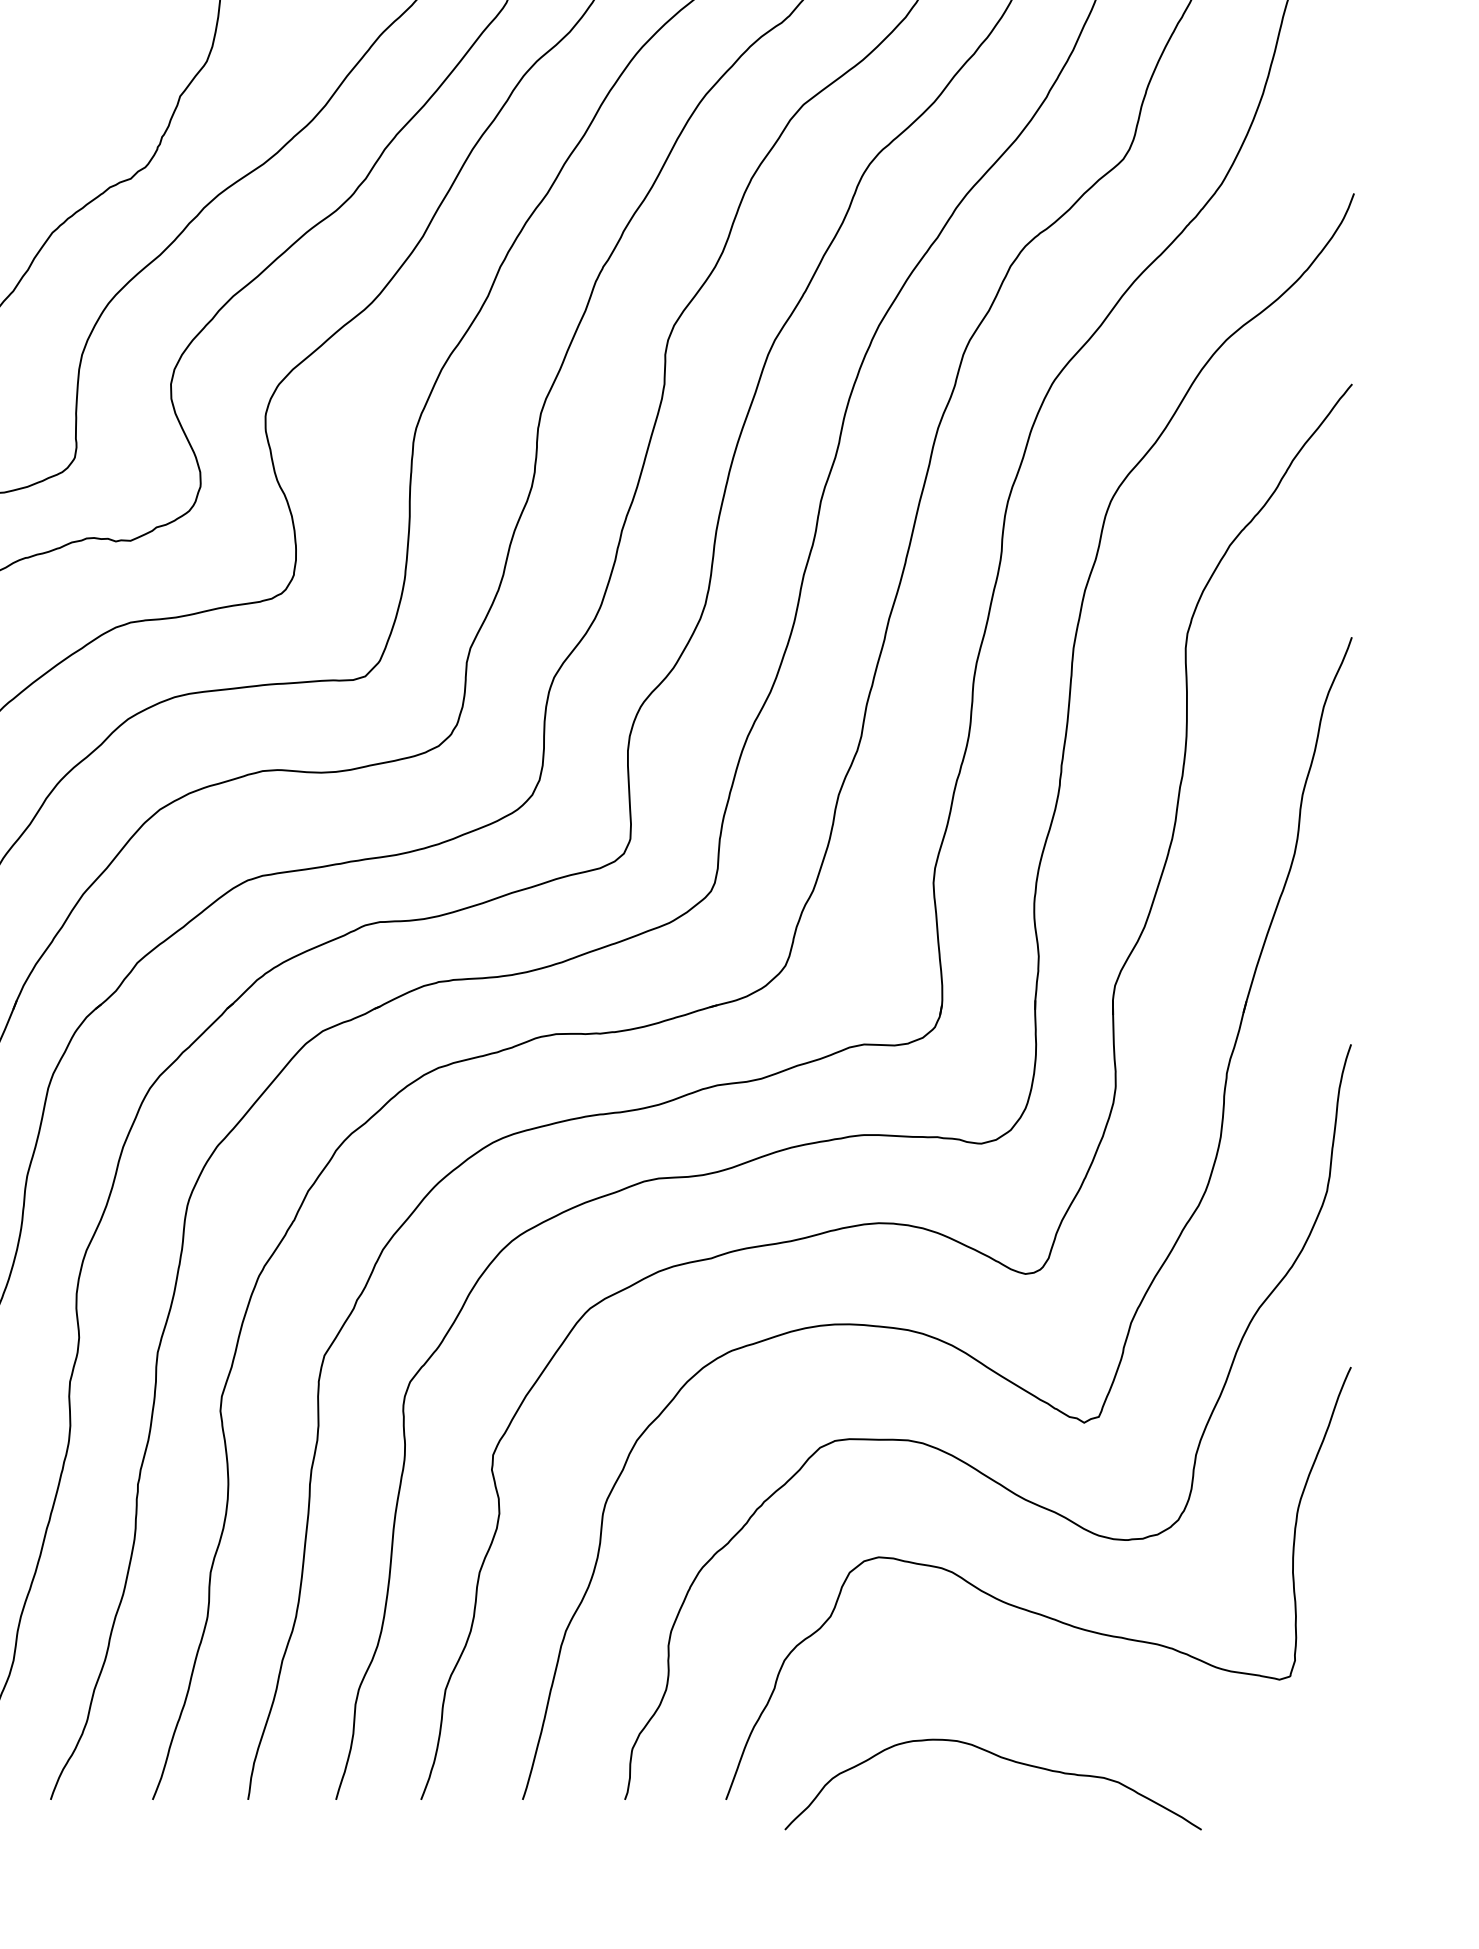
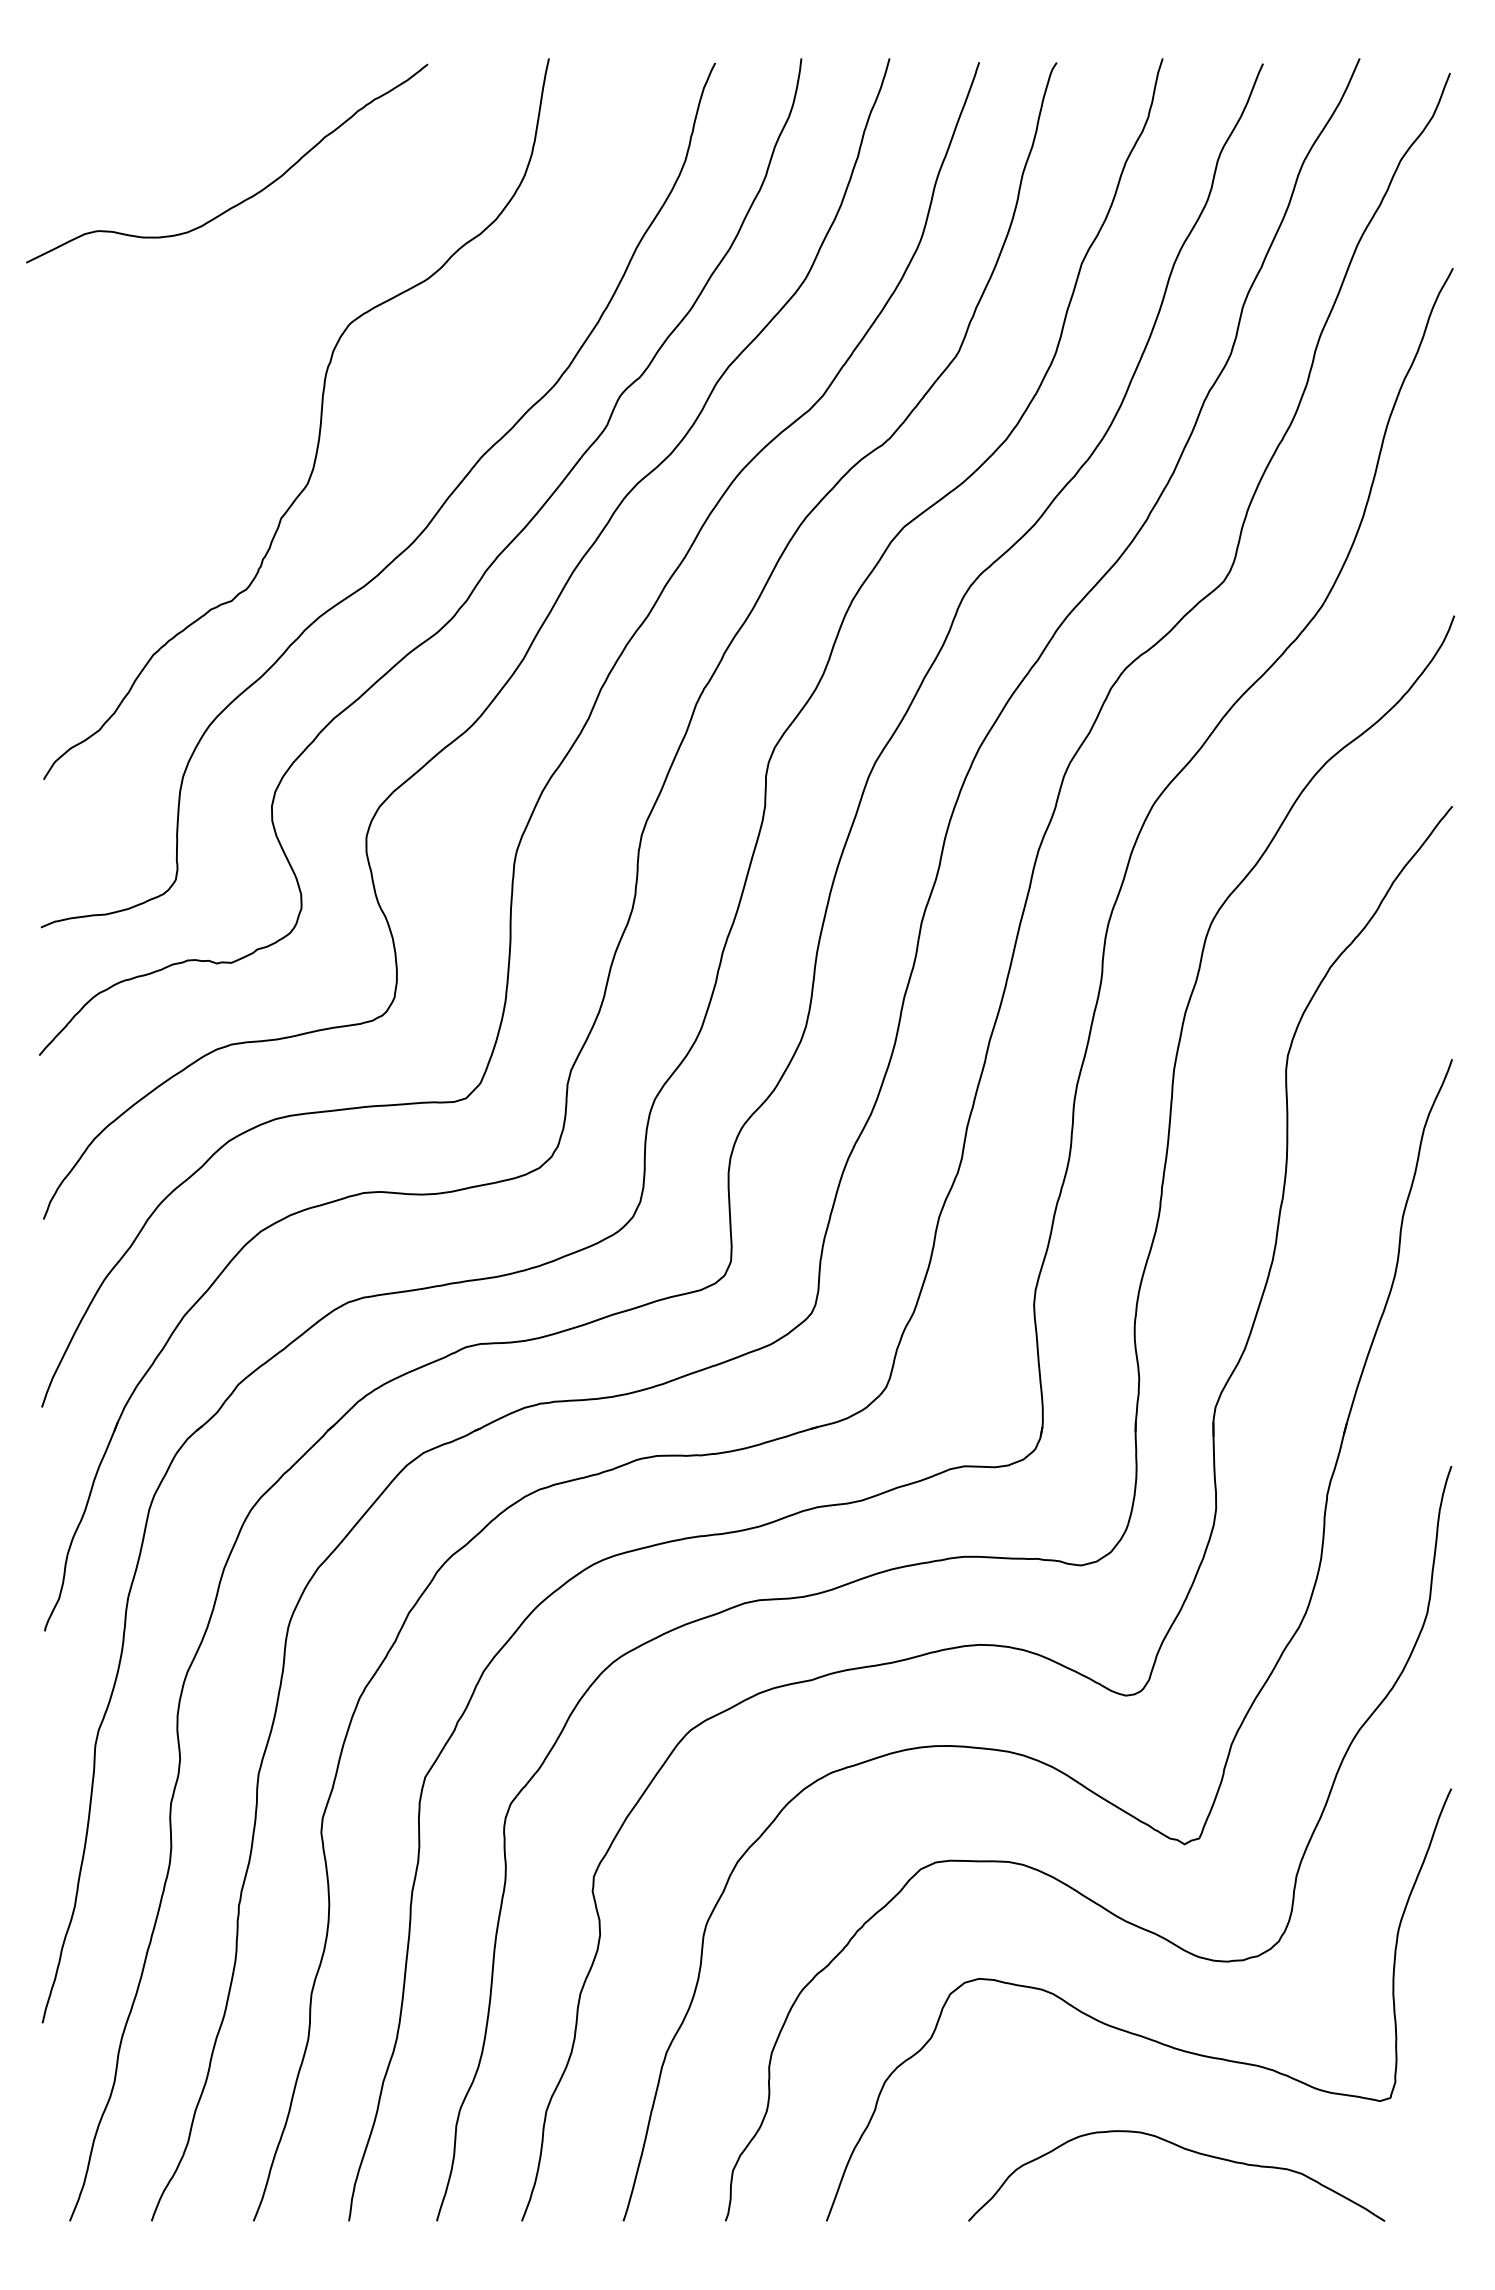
curve: (1000, 1758) -> (1183, 2149), moved

